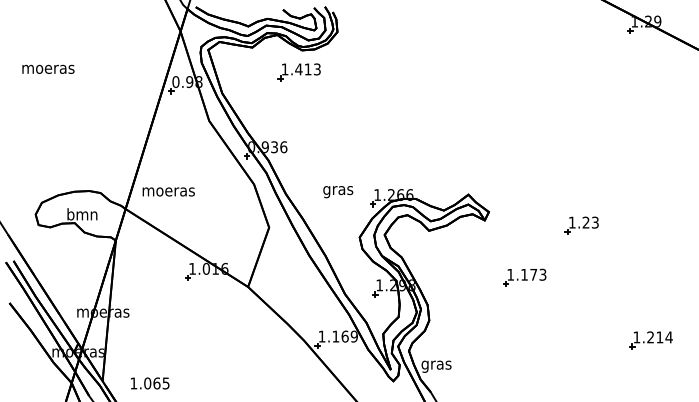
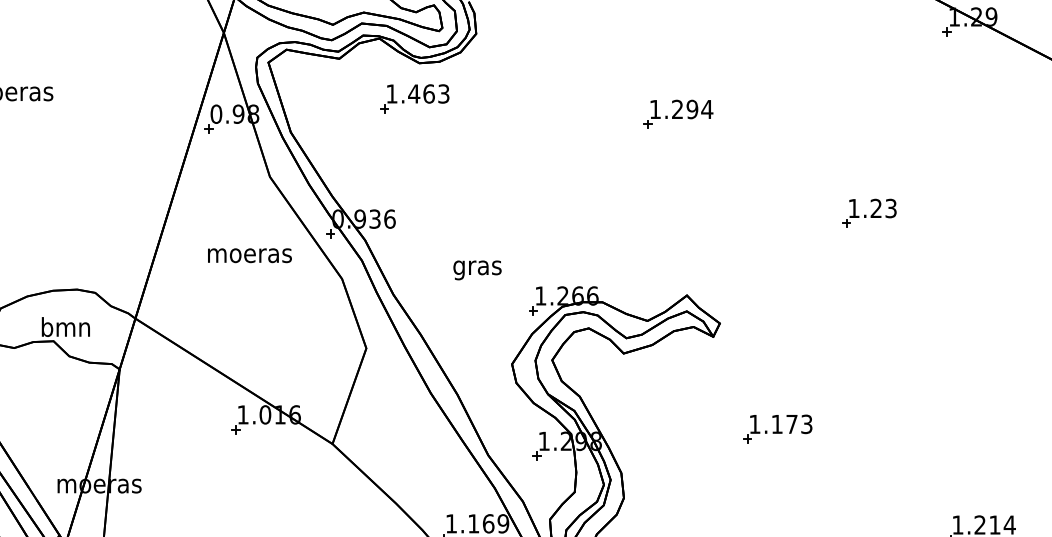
text: (307, 69) -> (428, 94), 1.413 -> 1.463
part: (462, 82) -> (677, 114), added
text: (168, 191) -> (249, 254), moved
text: (338, 192) -> (477, 271), moved
part: (581, 225) -> (868, 213), moved

